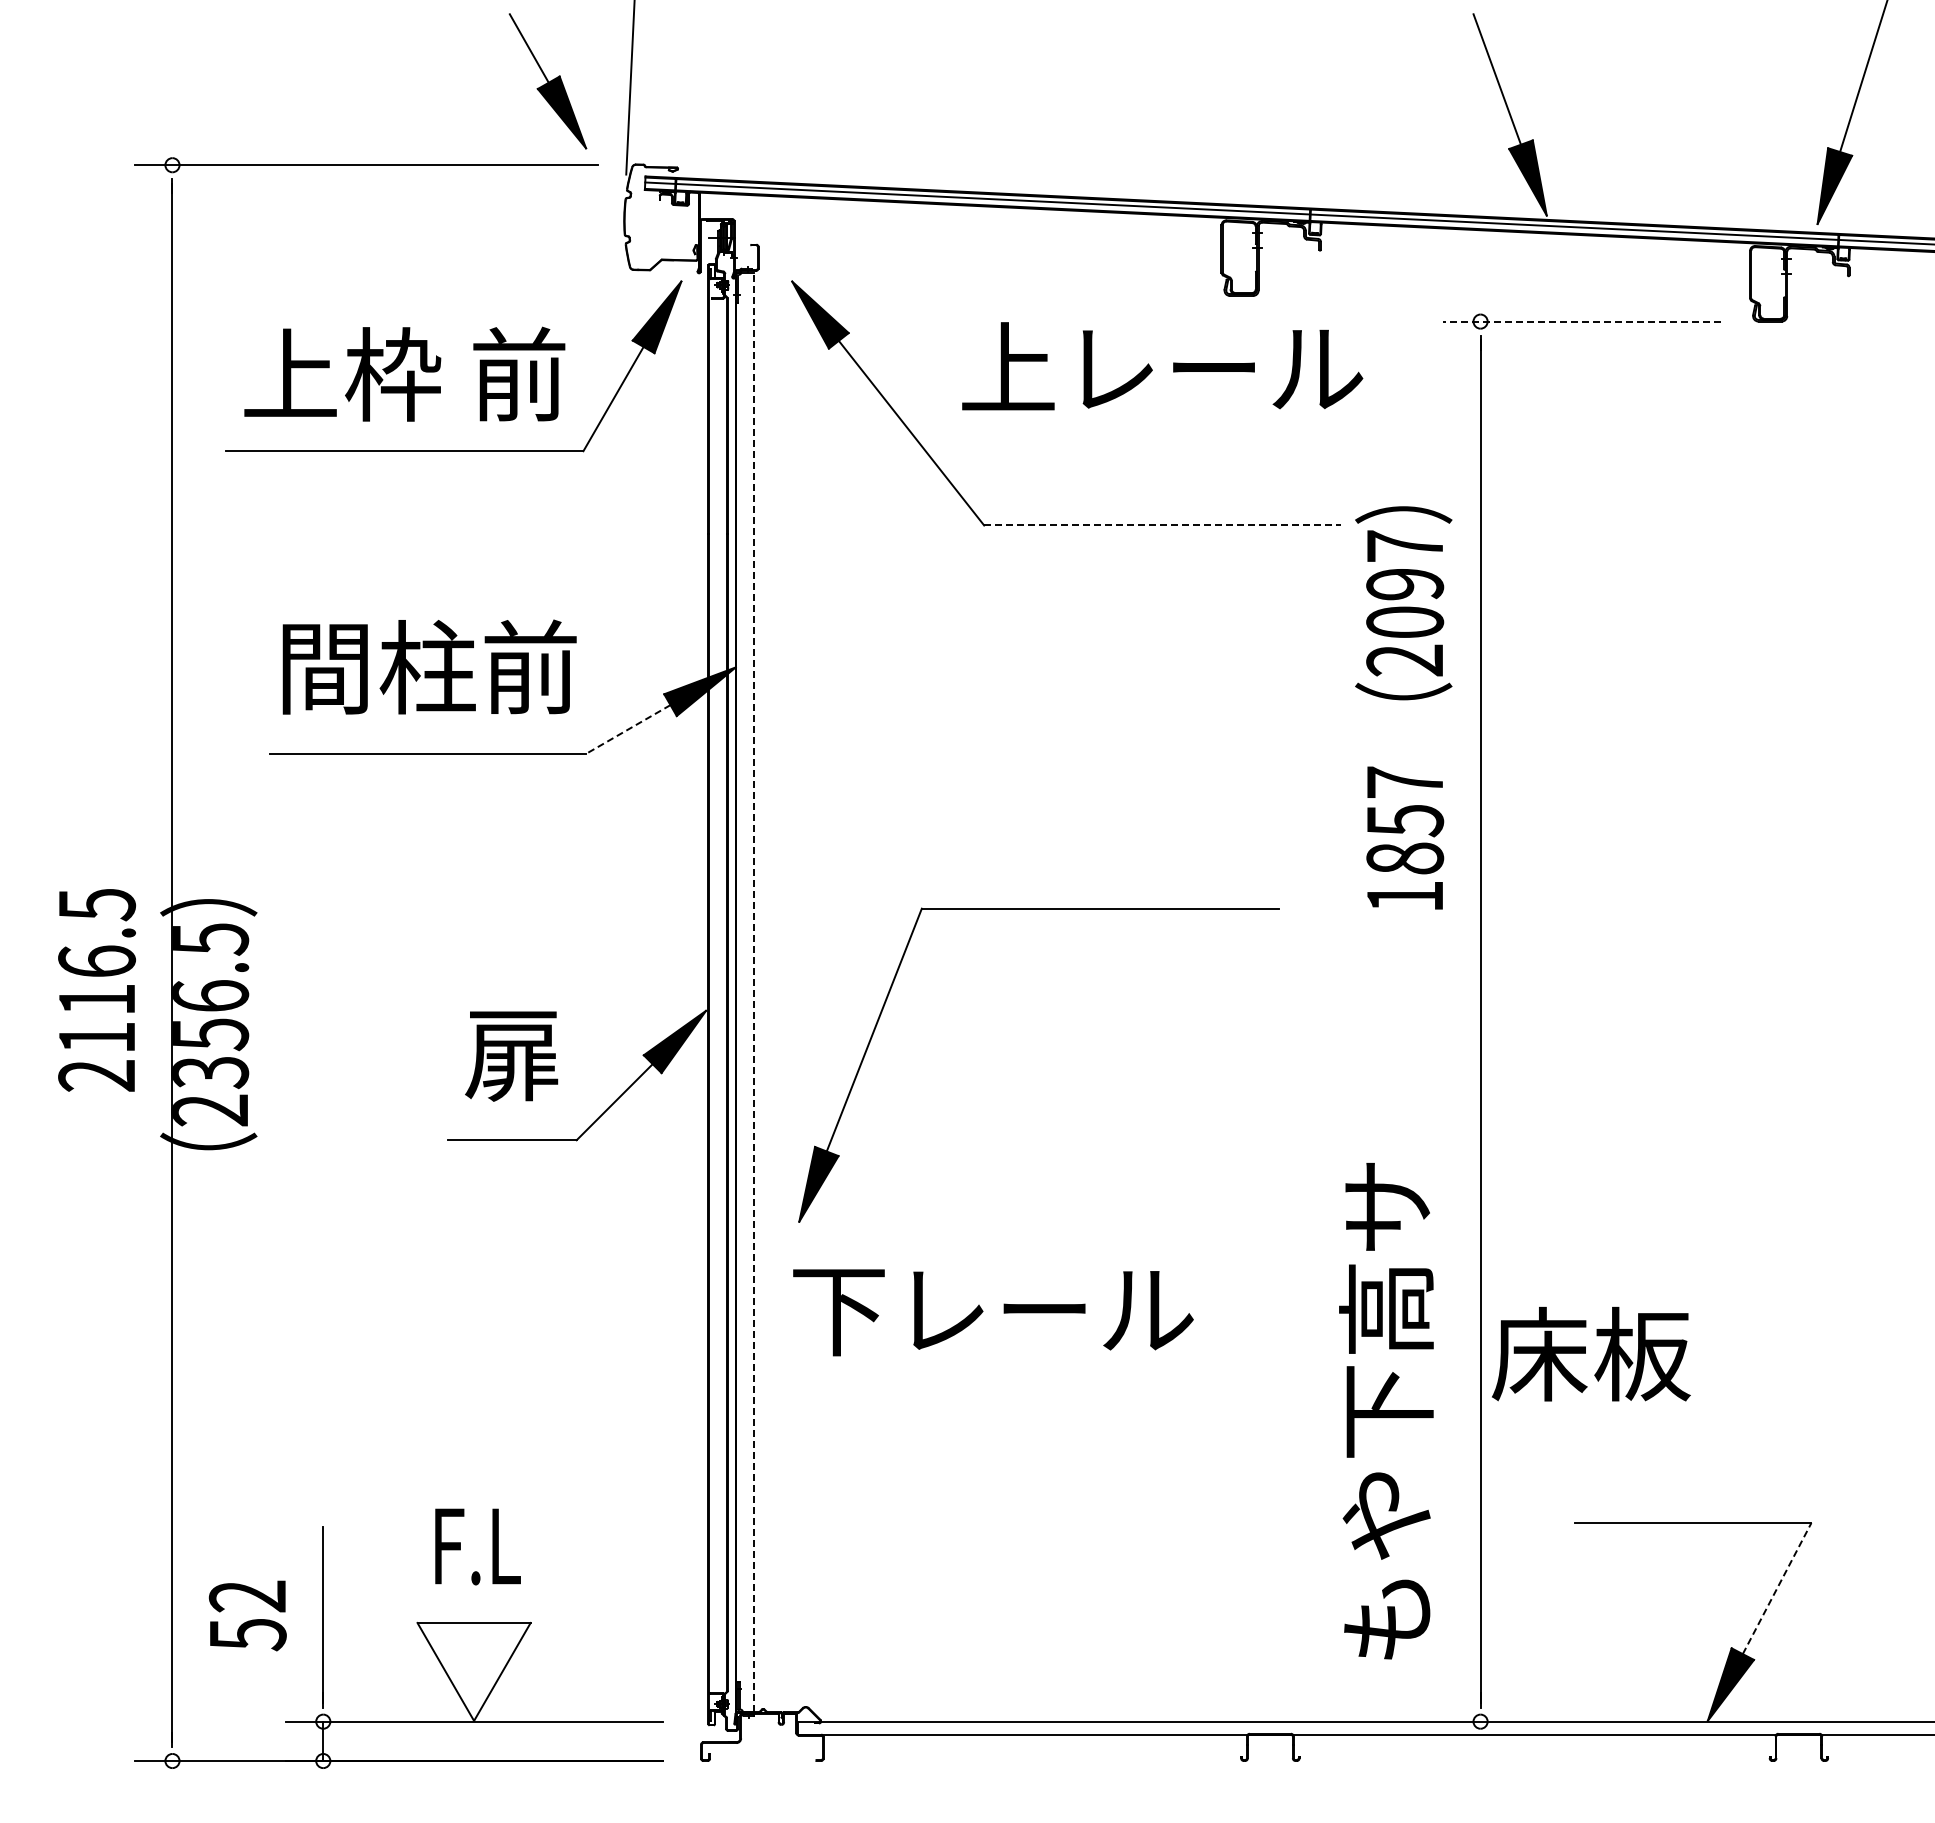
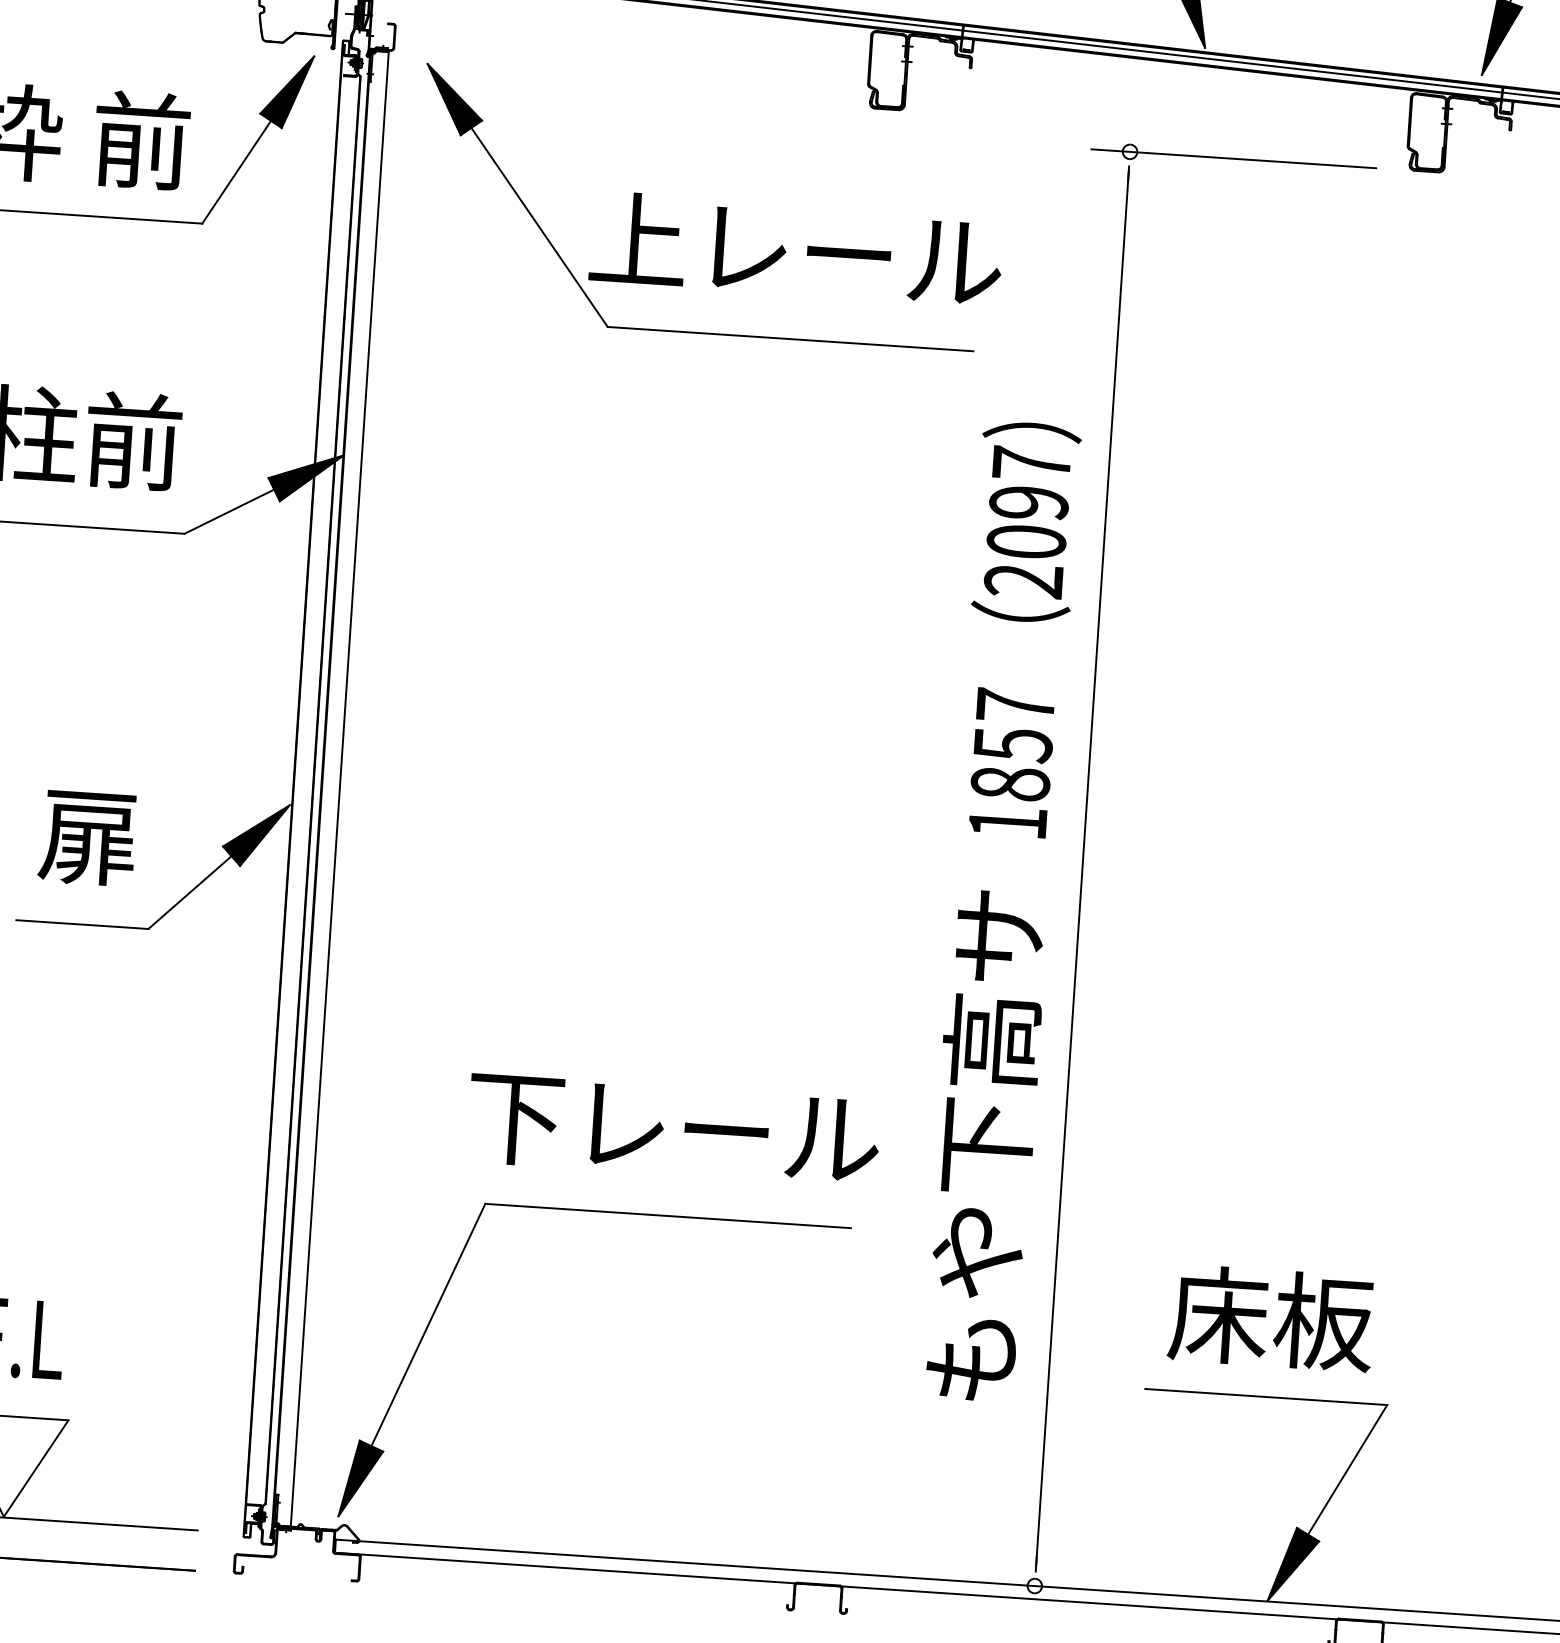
line: (1581, 321) -> (1233, 158), dashed -> solid
text: (1162, 366) -> (796, 248), moved
line: (1163, 525) -> (791, 339), dashed -> solid
text: (1403, 707) -> (1019, 629), moved
line: (628, 729) -> (229, 511), dashed -> solid
part: (1038, 909) -> (604, 1212), moved
line: (753, 992) -> (339, 789), dashed -> solid
text: (993, 1312) -> (674, 1130), moved
text: (1591, 1354) -> (1271, 1318), moved
text: (1386, 1411) -> (984, 1146), moved
line: (1777, 1588) -> (1348, 1469), dashed -> solid

